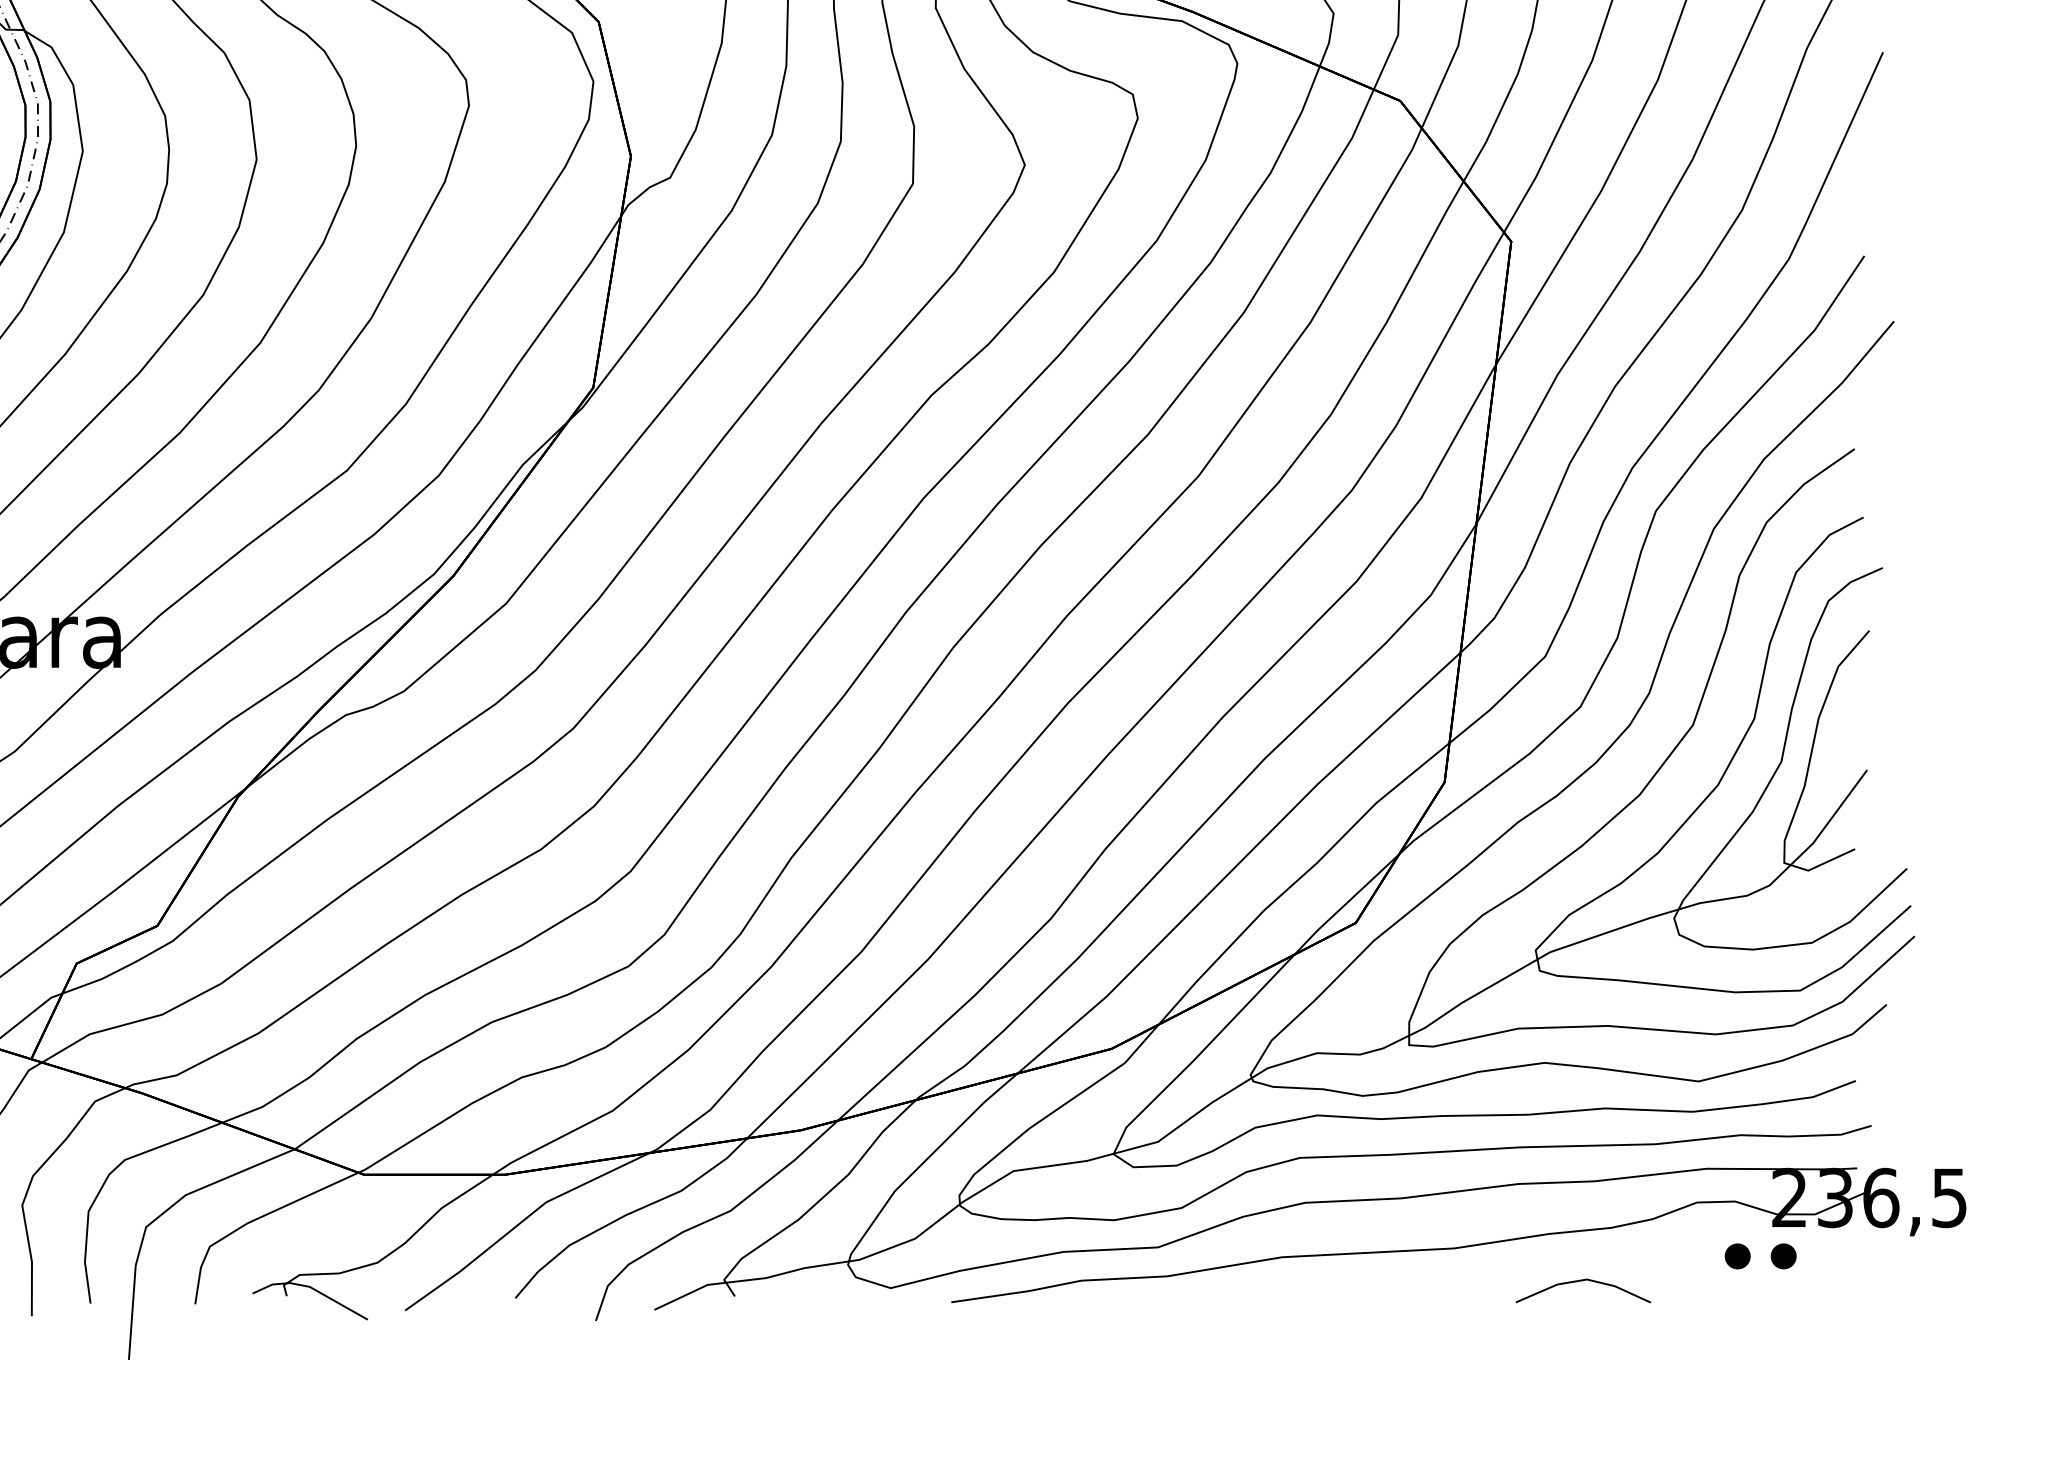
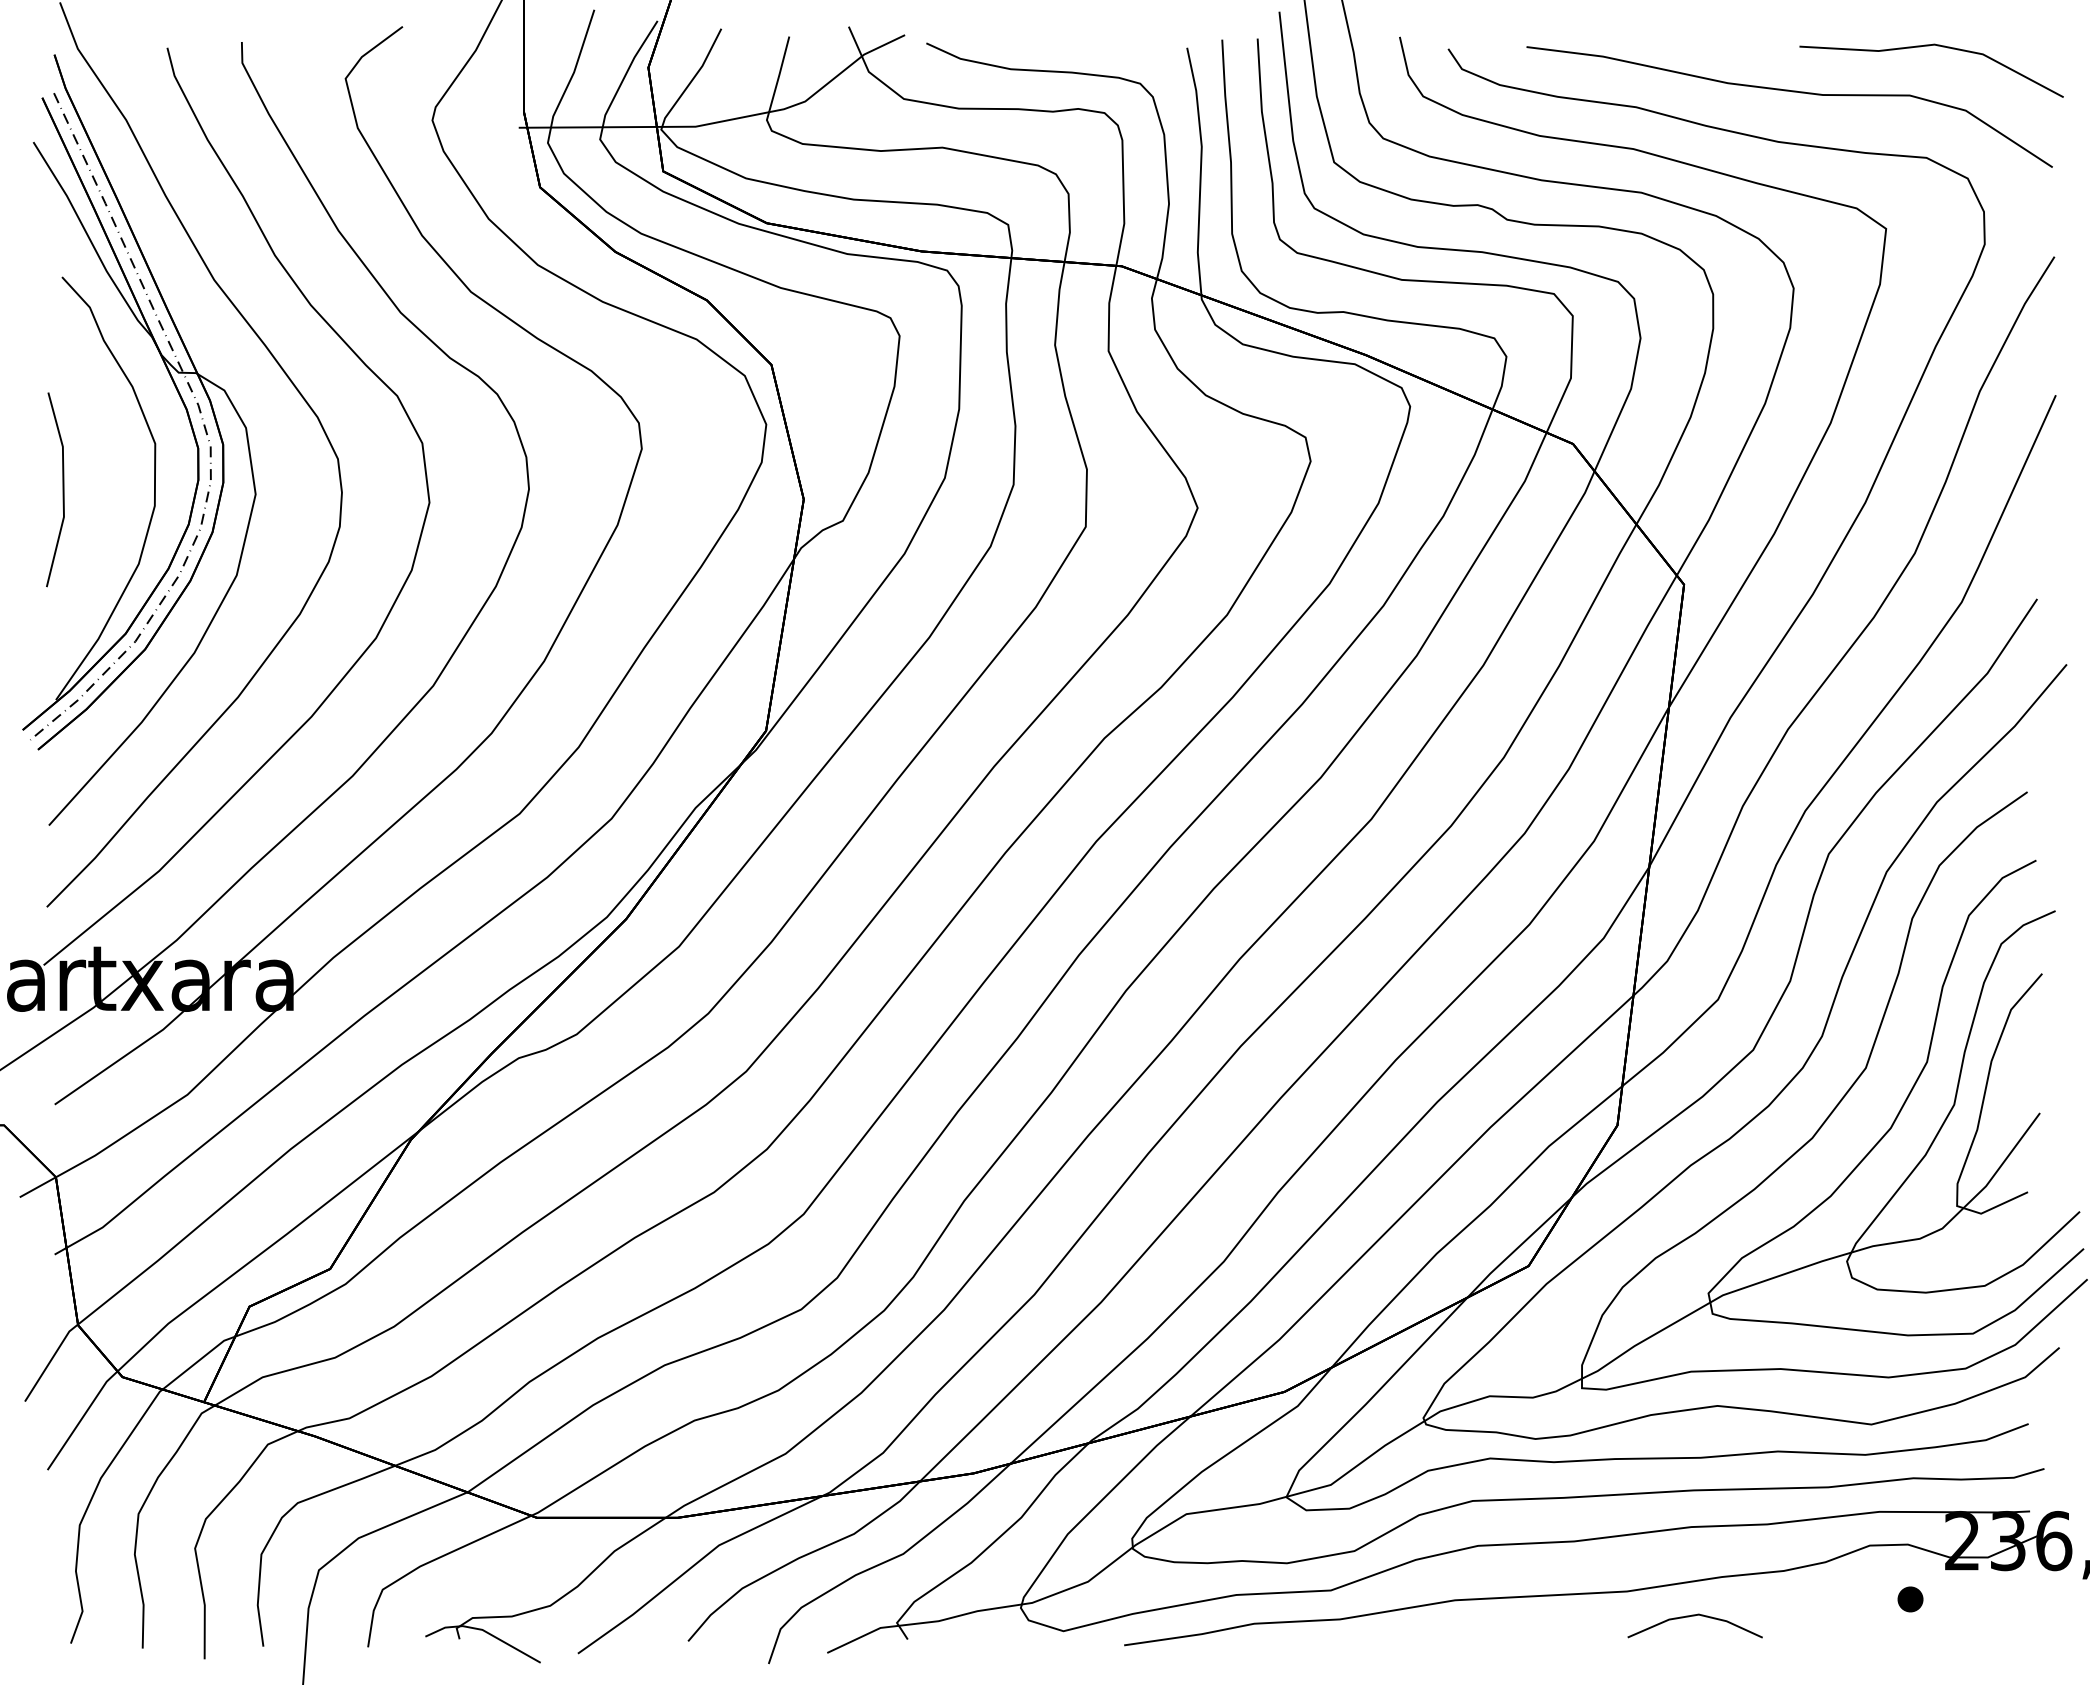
part: (1783, 1256) -> (1956, 1599), removed
line: (1582, 1281) -> (1694, 1616), moved

